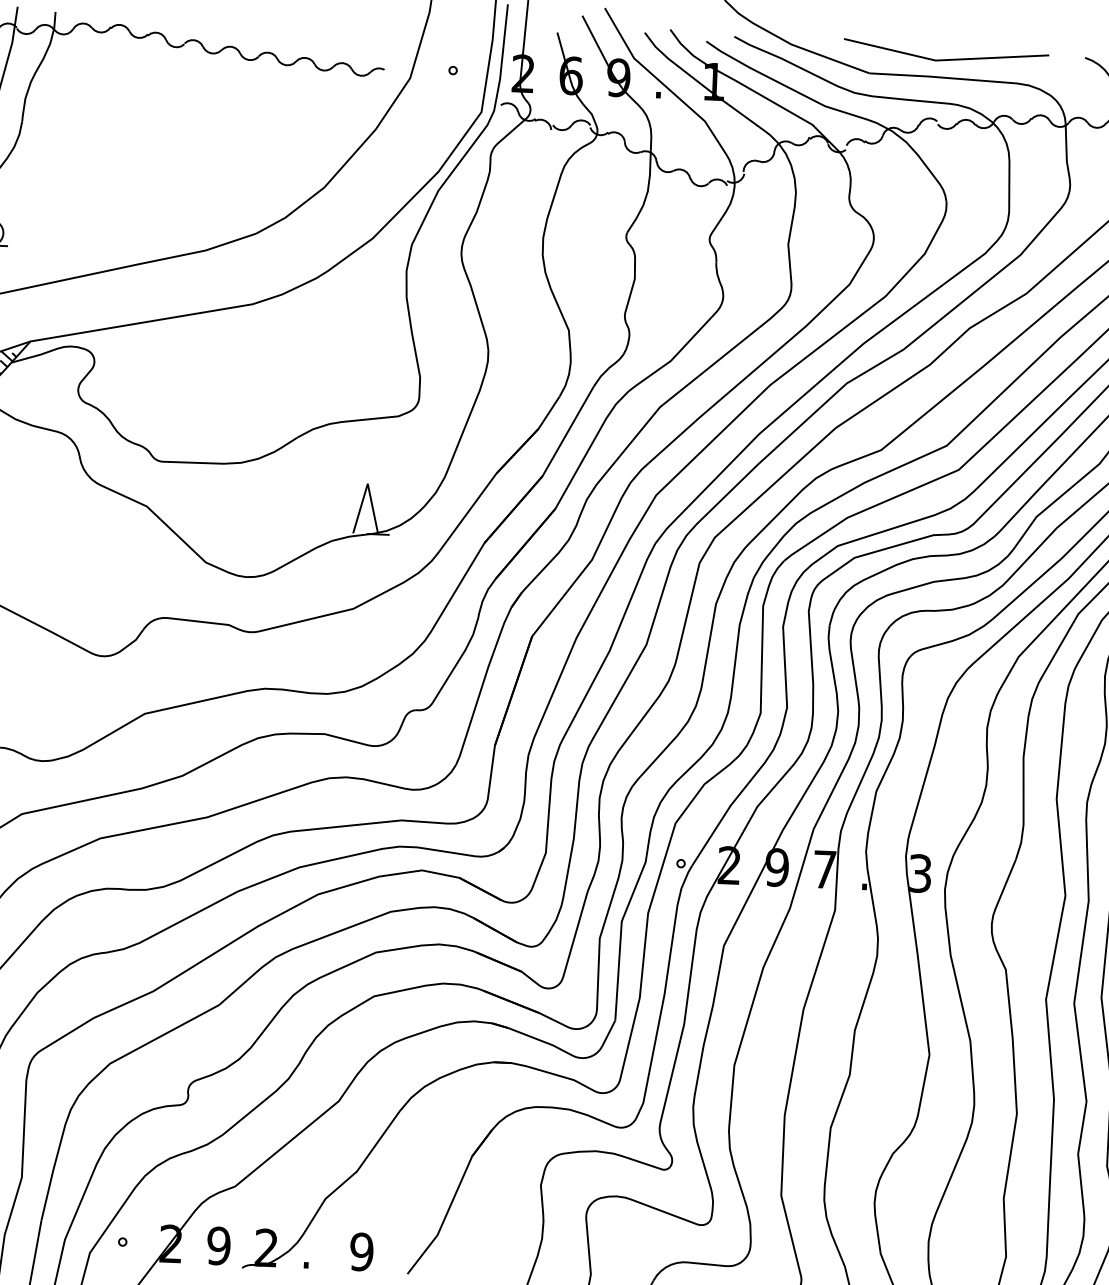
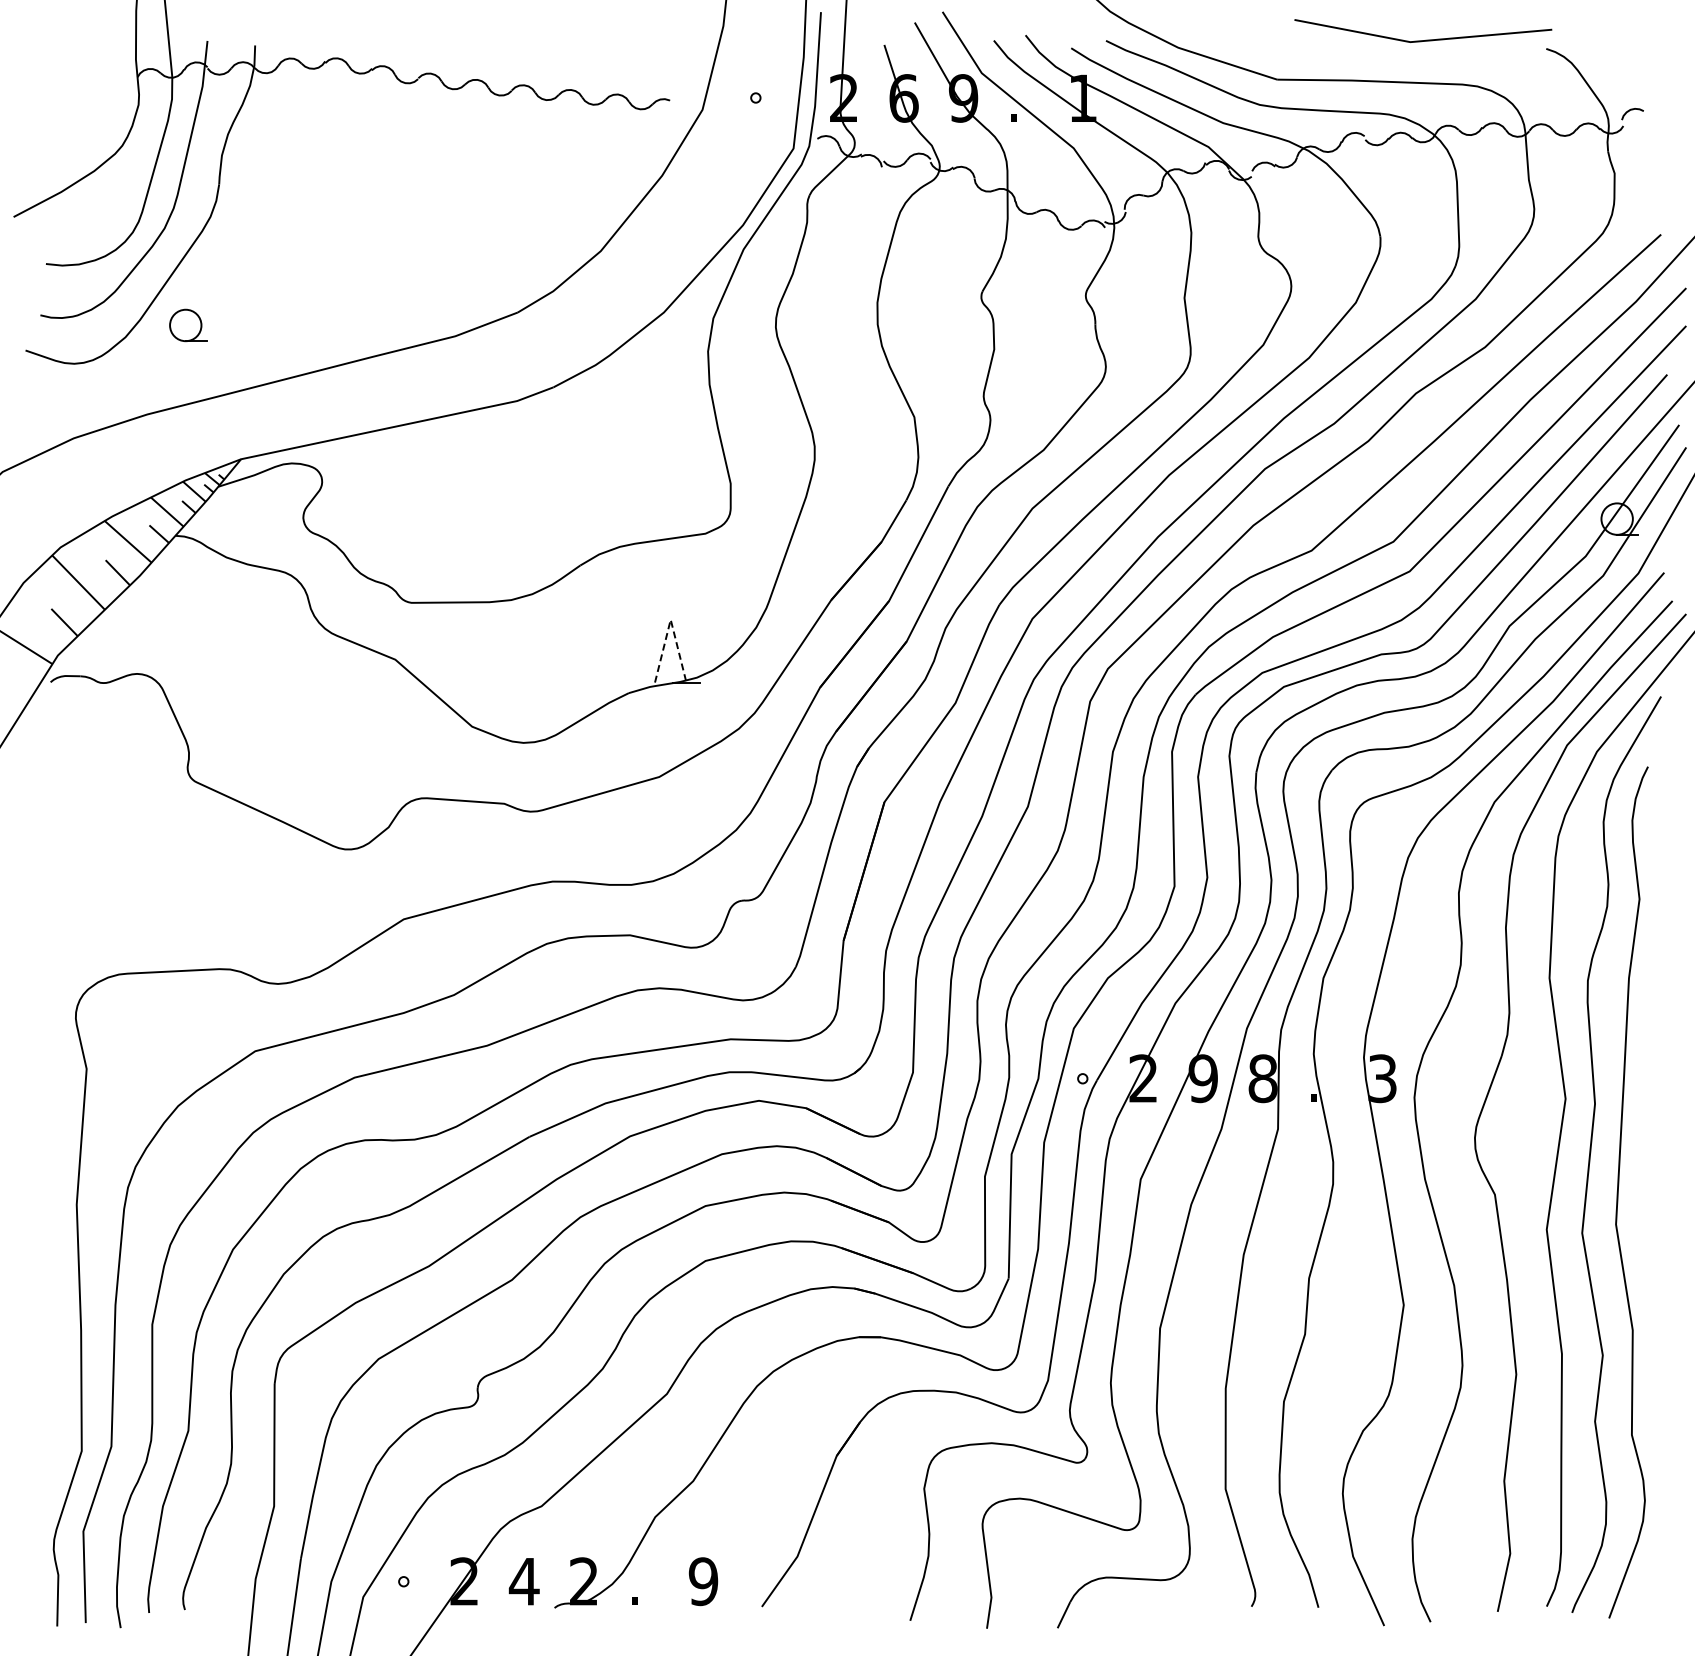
line: (947, 58) -> (1425, 39), moved
line: (367, 483) -> (670, 619), solid -> dashed
text: (824, 869) -> (1262, 1078), 7 -> 8
text: (218, 1245) -> (523, 1581), 9 -> 4

